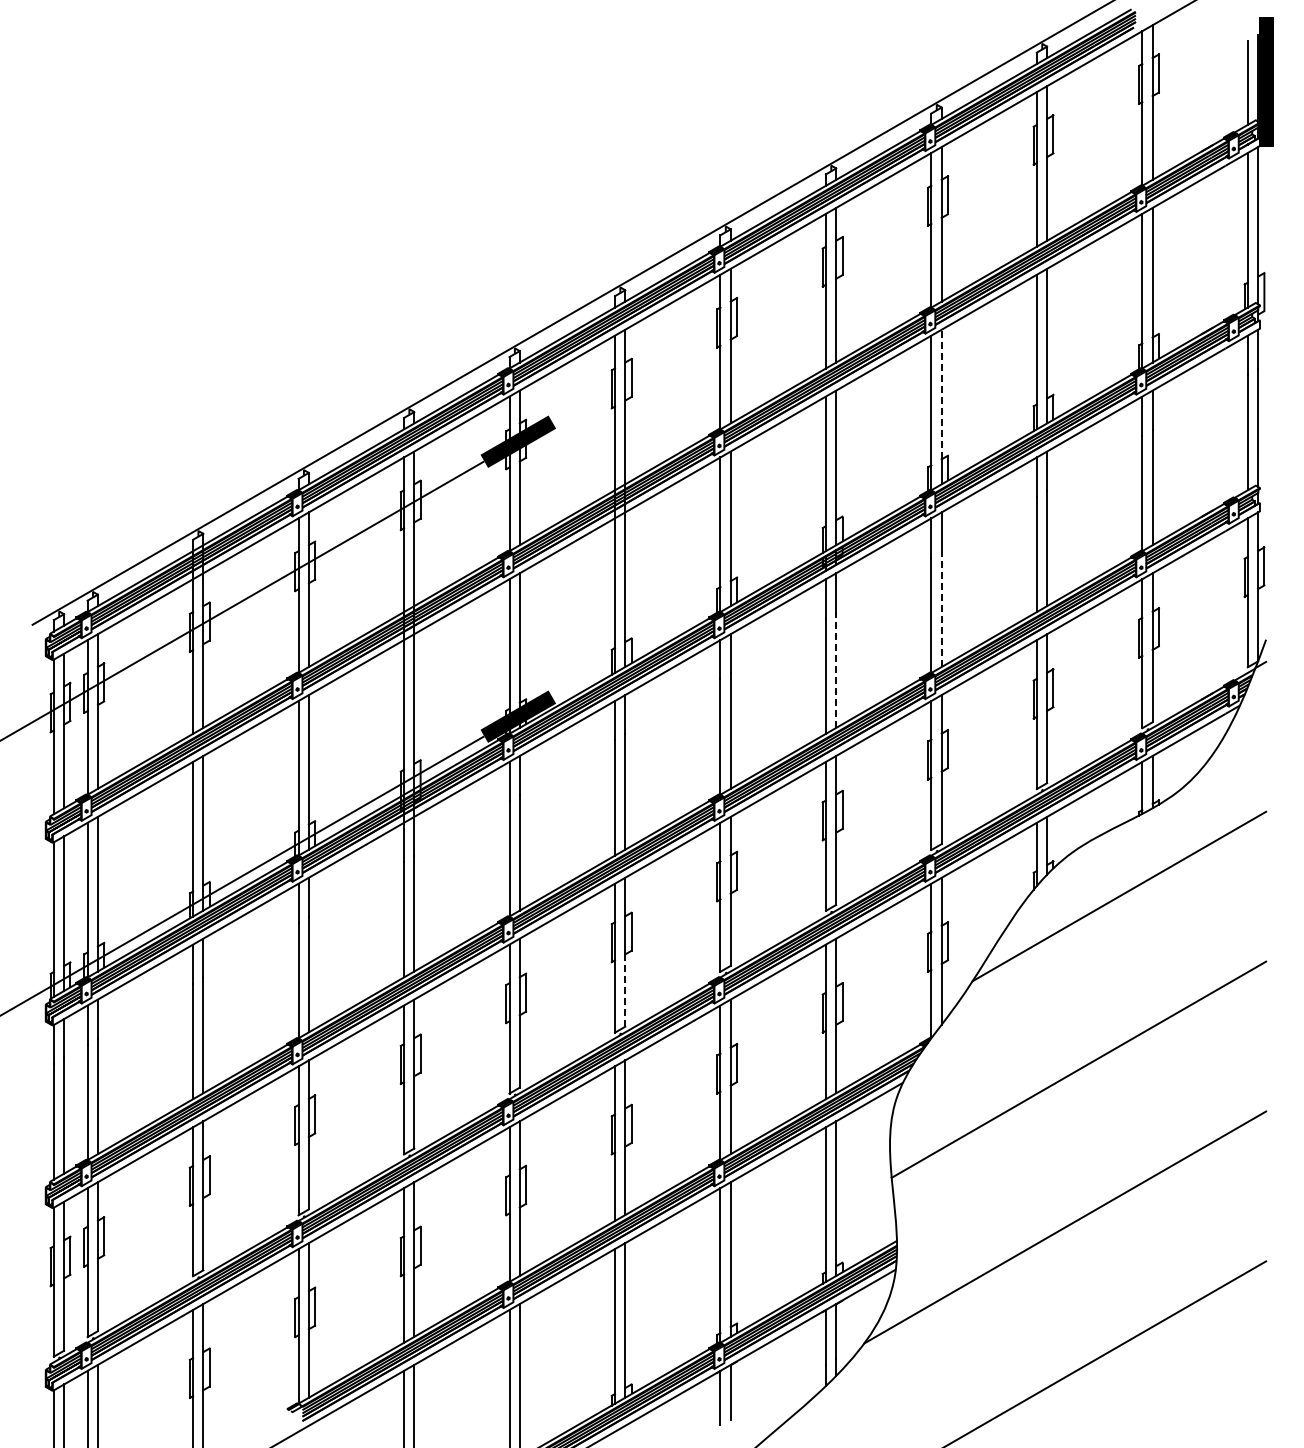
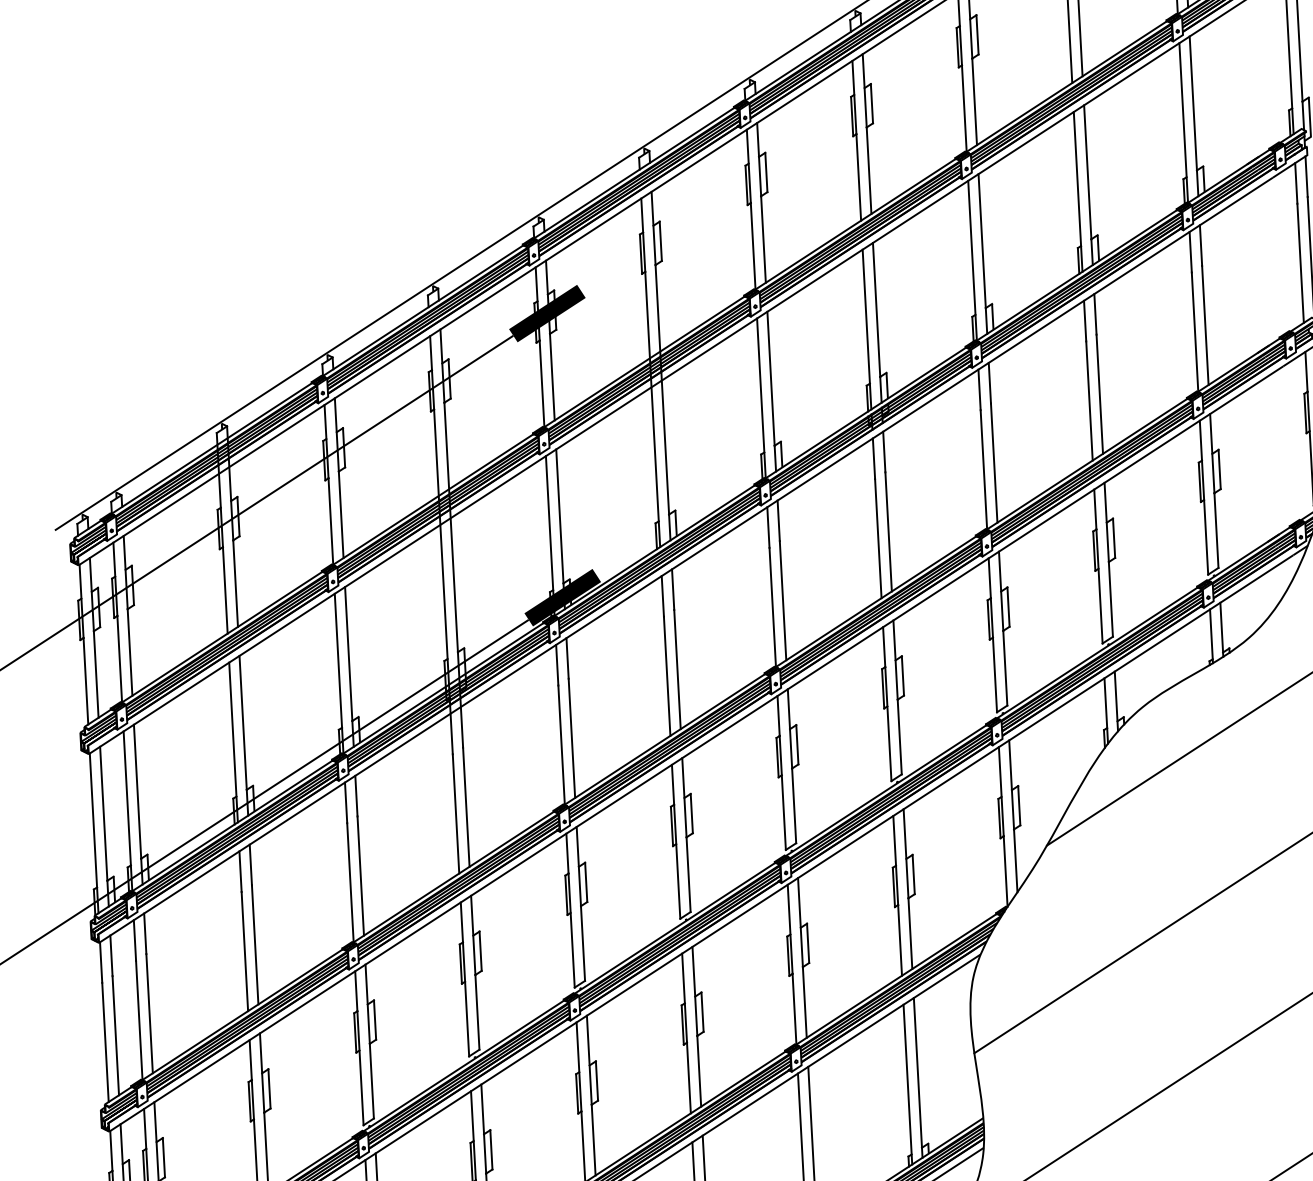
line: (941, 394) -> (981, 241), dashed -> solid
line: (941, 609) -> (994, 463), dashed -> solid
line: (836, 670) -> (888, 532), dashed -> solid
line: (625, 990) -> (688, 874), dashed -> solid

